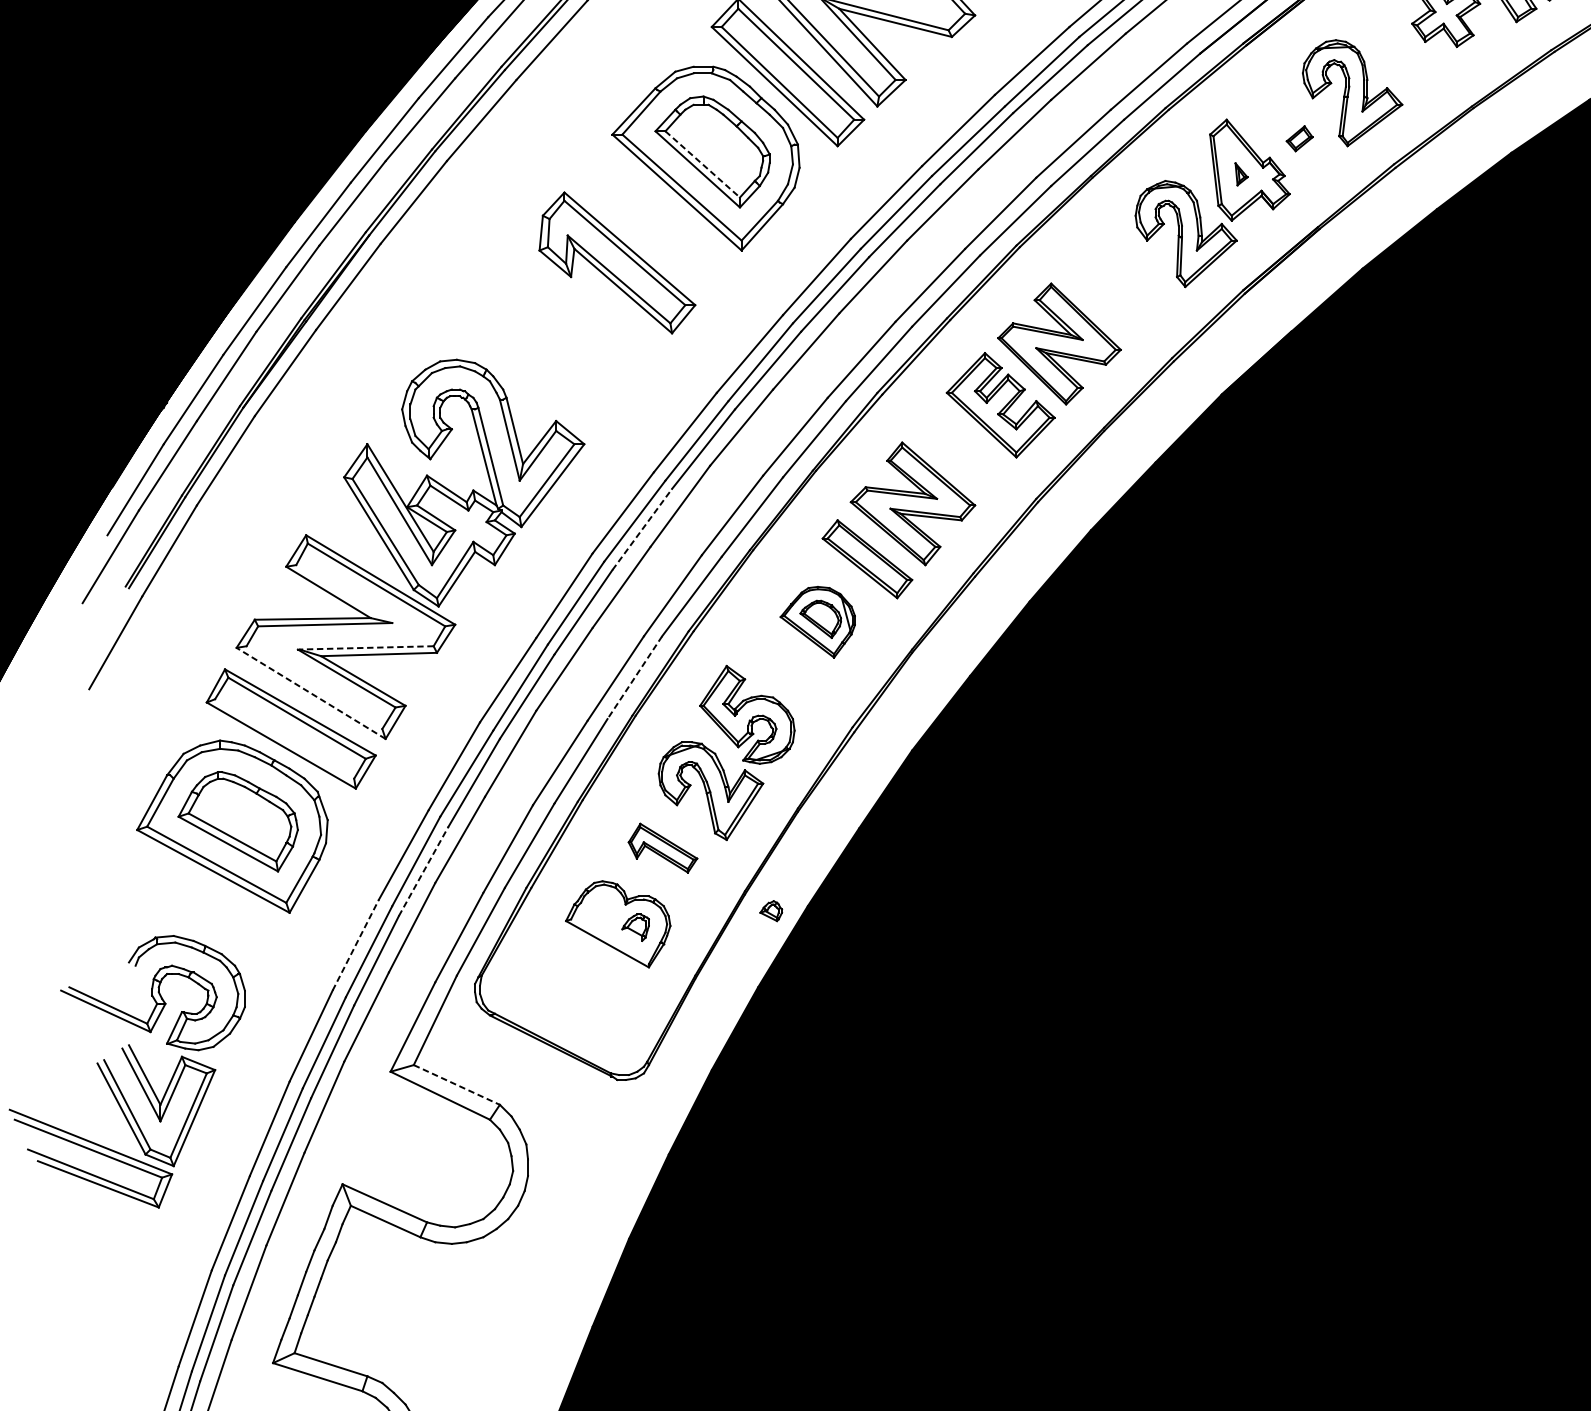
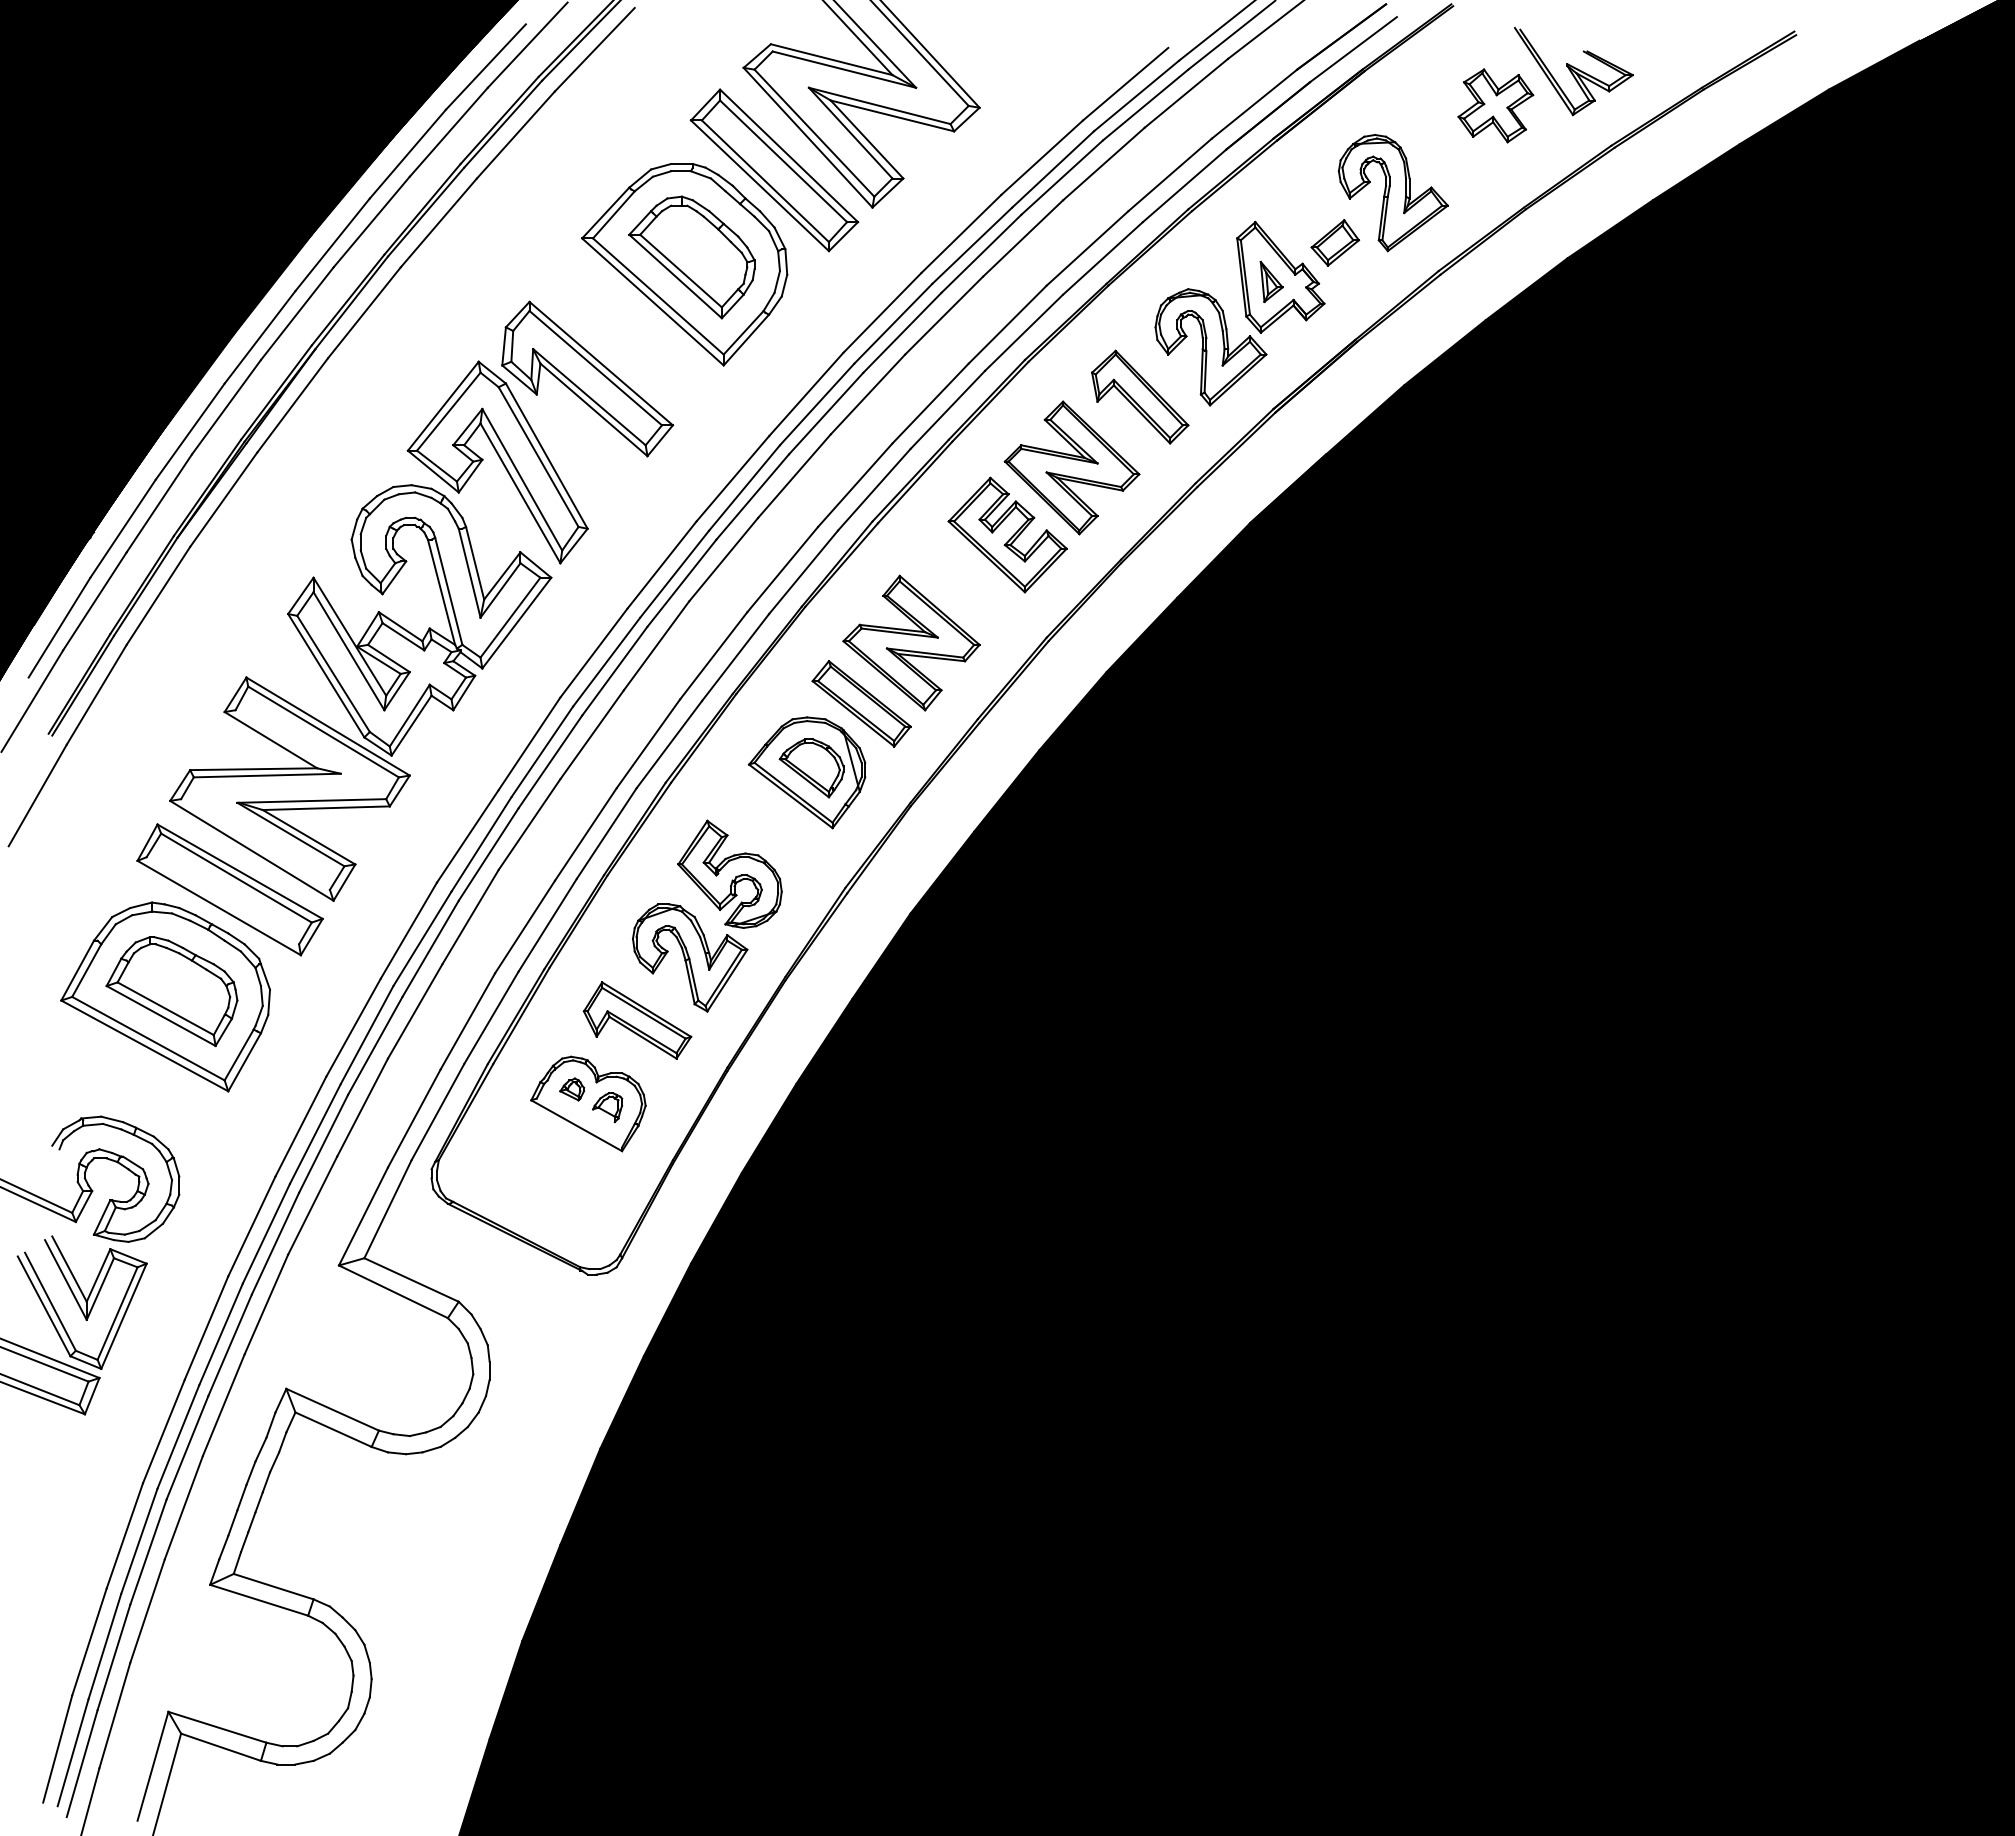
part: (1299, 138) -> (1335, 242), size x1.67
line: (703, 164) -> (681, 271), dashed -> solid
part: (1241, 173) -> (1271, 281), size x1.67
part: (1121, 278) -> (1140, 396), added
part: (535, 339) -> (497, 462), added
line: (642, 528) -> (615, 670), dashed -> solid
part: (818, 621) -> (807, 772), size x1.43
line: (366, 647) -> (312, 800), dashed -> solid
line: (634, 678) -> (606, 834), dashed -> solid
line: (310, 693) -> (251, 850), dashed -> solid
part: (662, 848) -> (637, 1020), size x1.43
line: (423, 871) -> (375, 1045), dashed -> solid
part: (771, 911) -> (572, 1089), moved
line: (355, 944) -> (300, 1126), dashed -> solid
line: (456, 1085) -> (411, 1280), dashed -> solid

